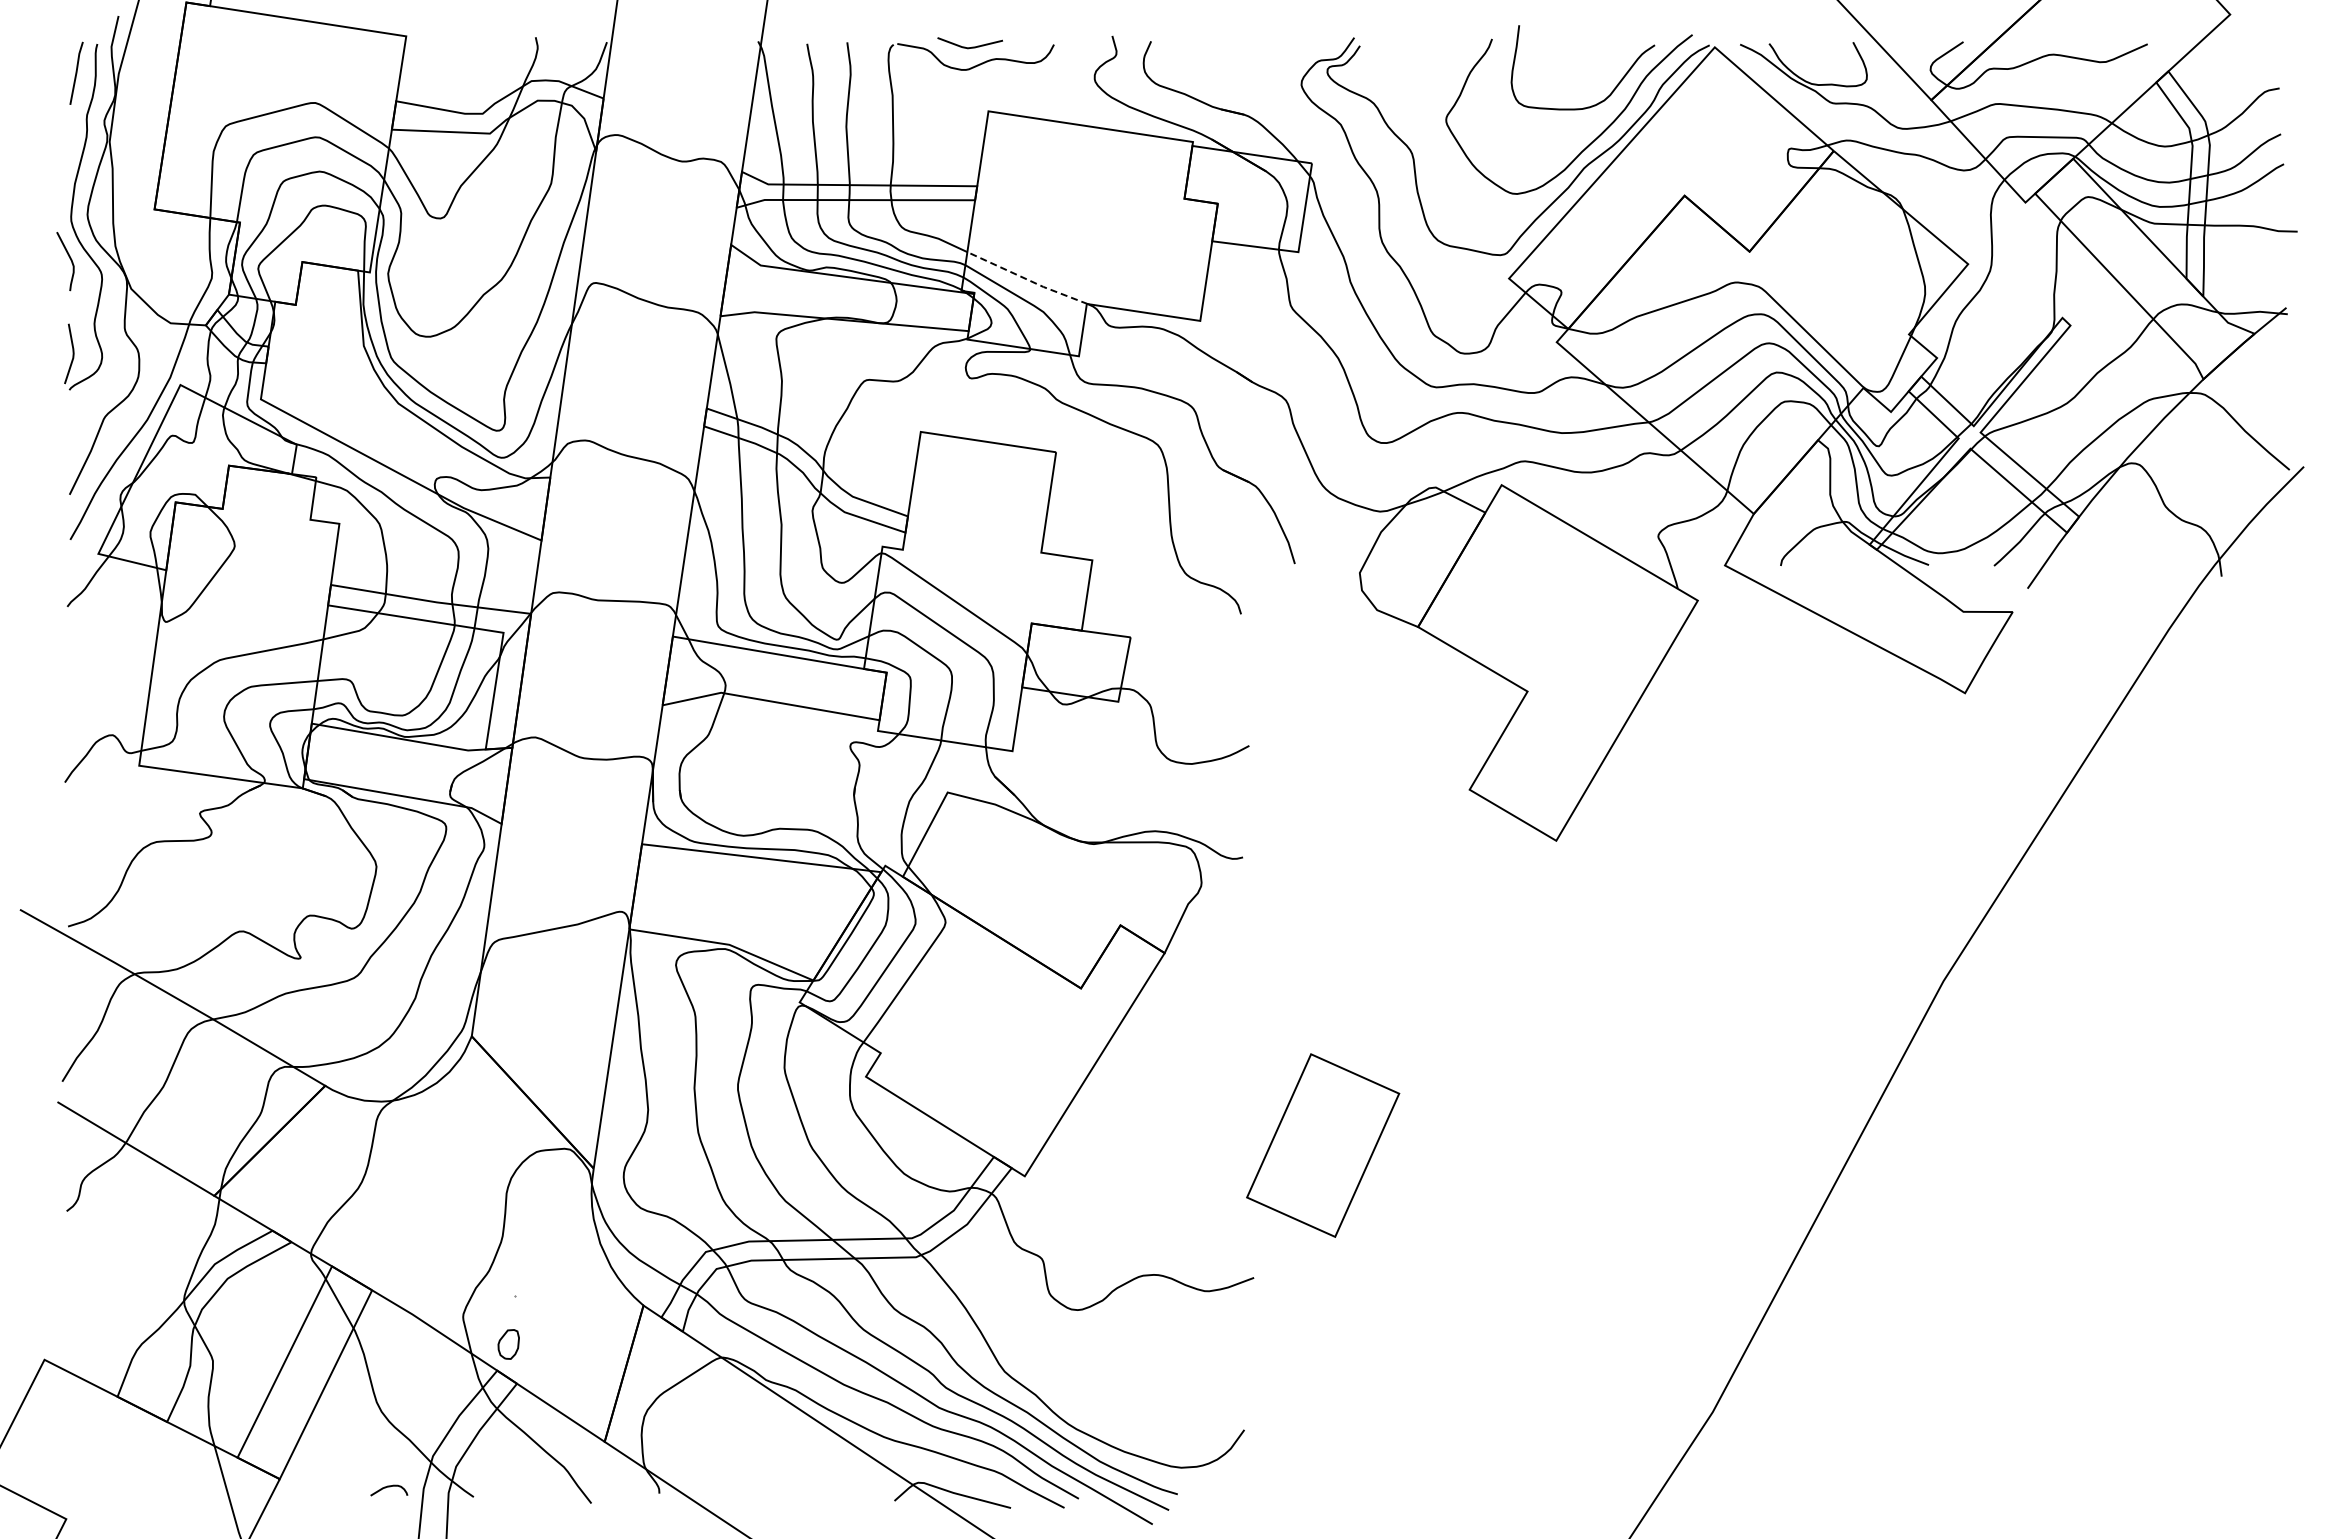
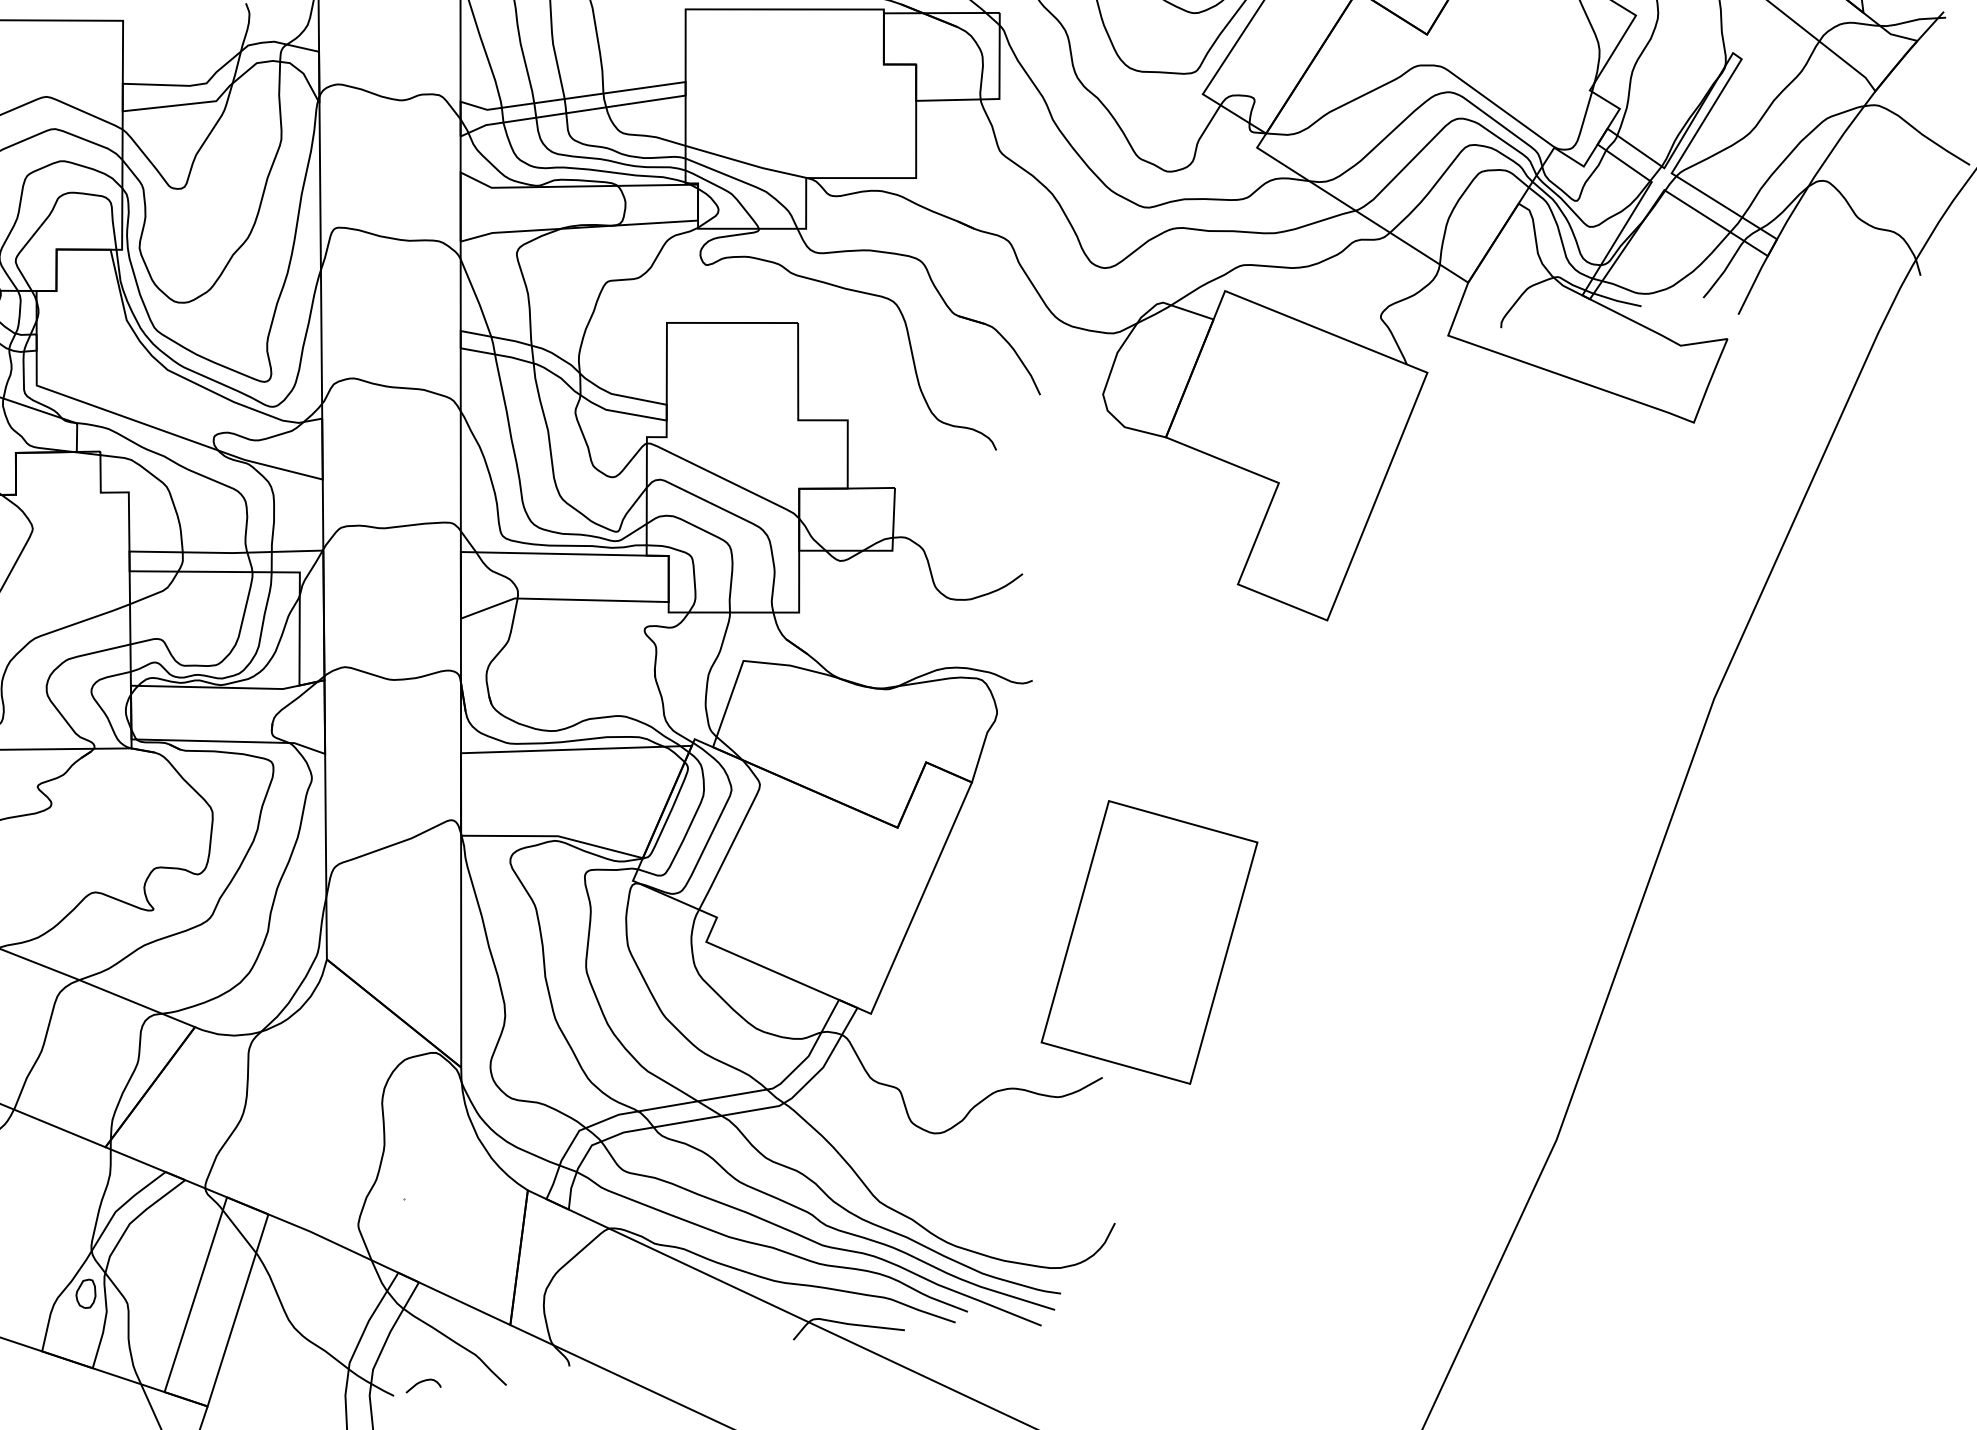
line: (1027, 279) -> (746, 163), dashed -> solid
part: (1322, 1145) -> (1148, 942), size x1.67
part: (508, 1344) -> (85, 1294), moved
curve: (389, 1487) -> (422, 1382), moved

